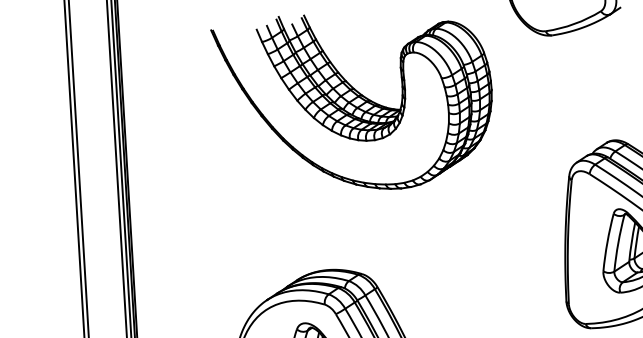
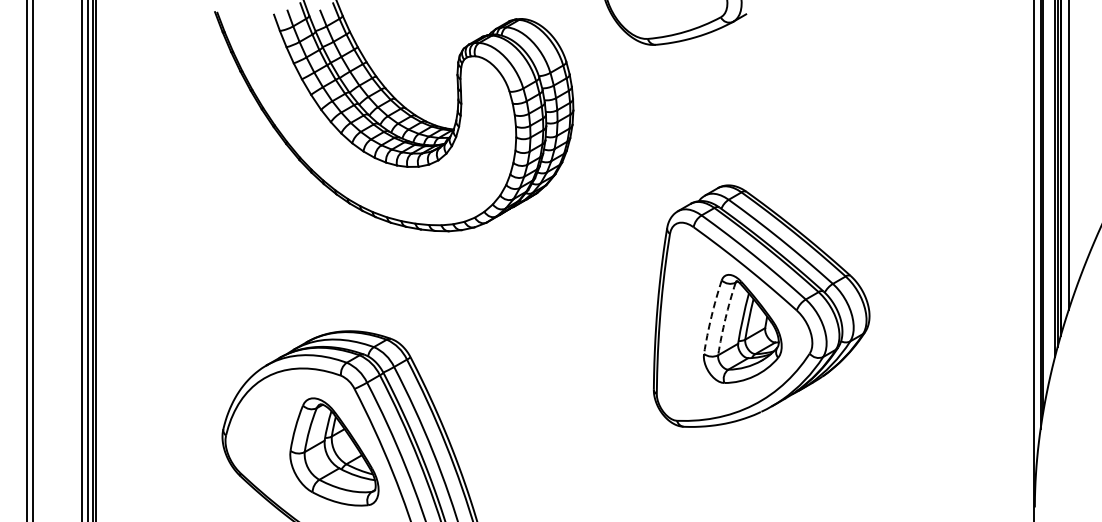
arc: (607, 242) -> (711, 316), solid -> dashed
arc: (618, 242) -> (725, 318), solid -> dashed

